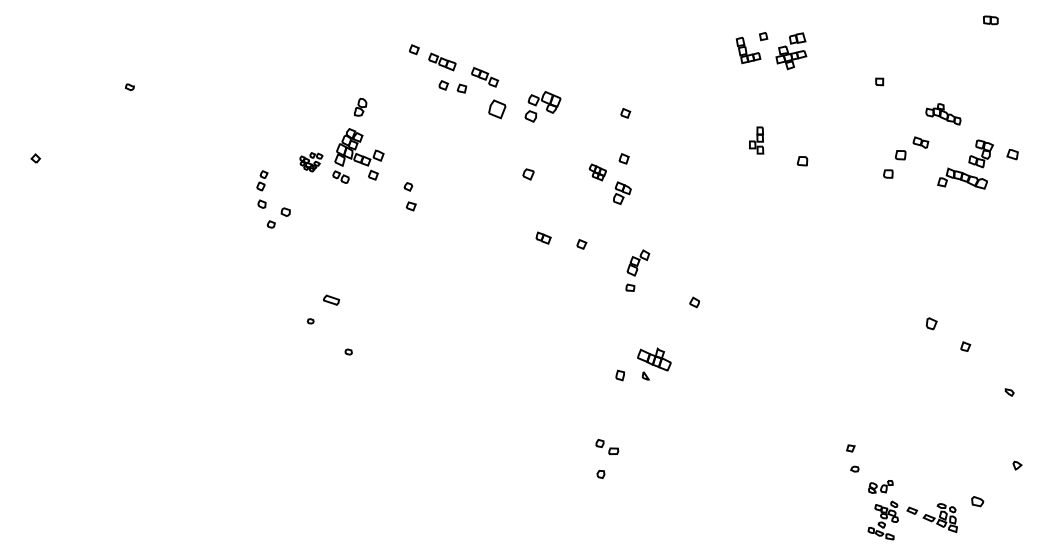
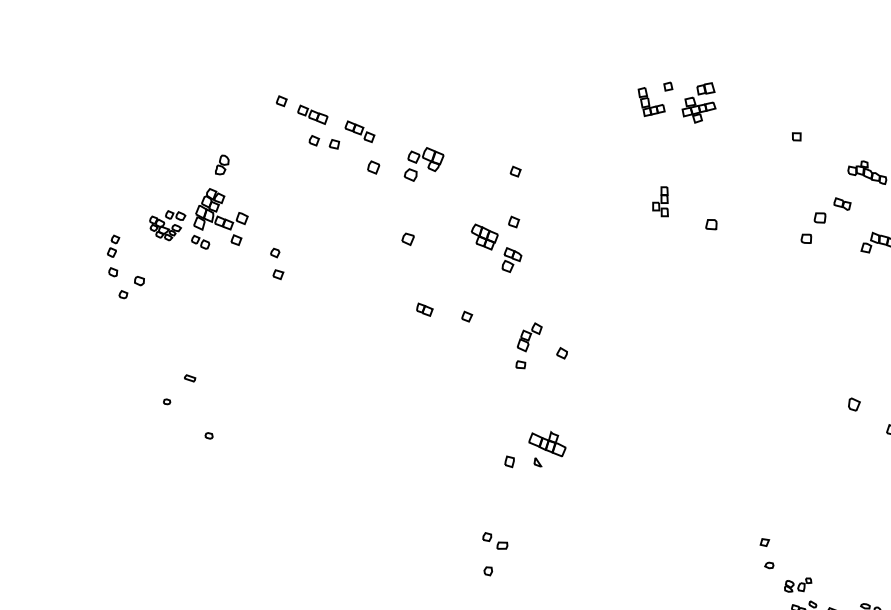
part: (497, 109) -> (373, 167), size x0.62
part: (311, 162) -> (167, 226), size x1.43
part: (597, 172) -> (484, 237), size x1.43
part: (331, 299) -> (190, 377), size x0.62
part: (694, 302) -> (561, 353), moved

